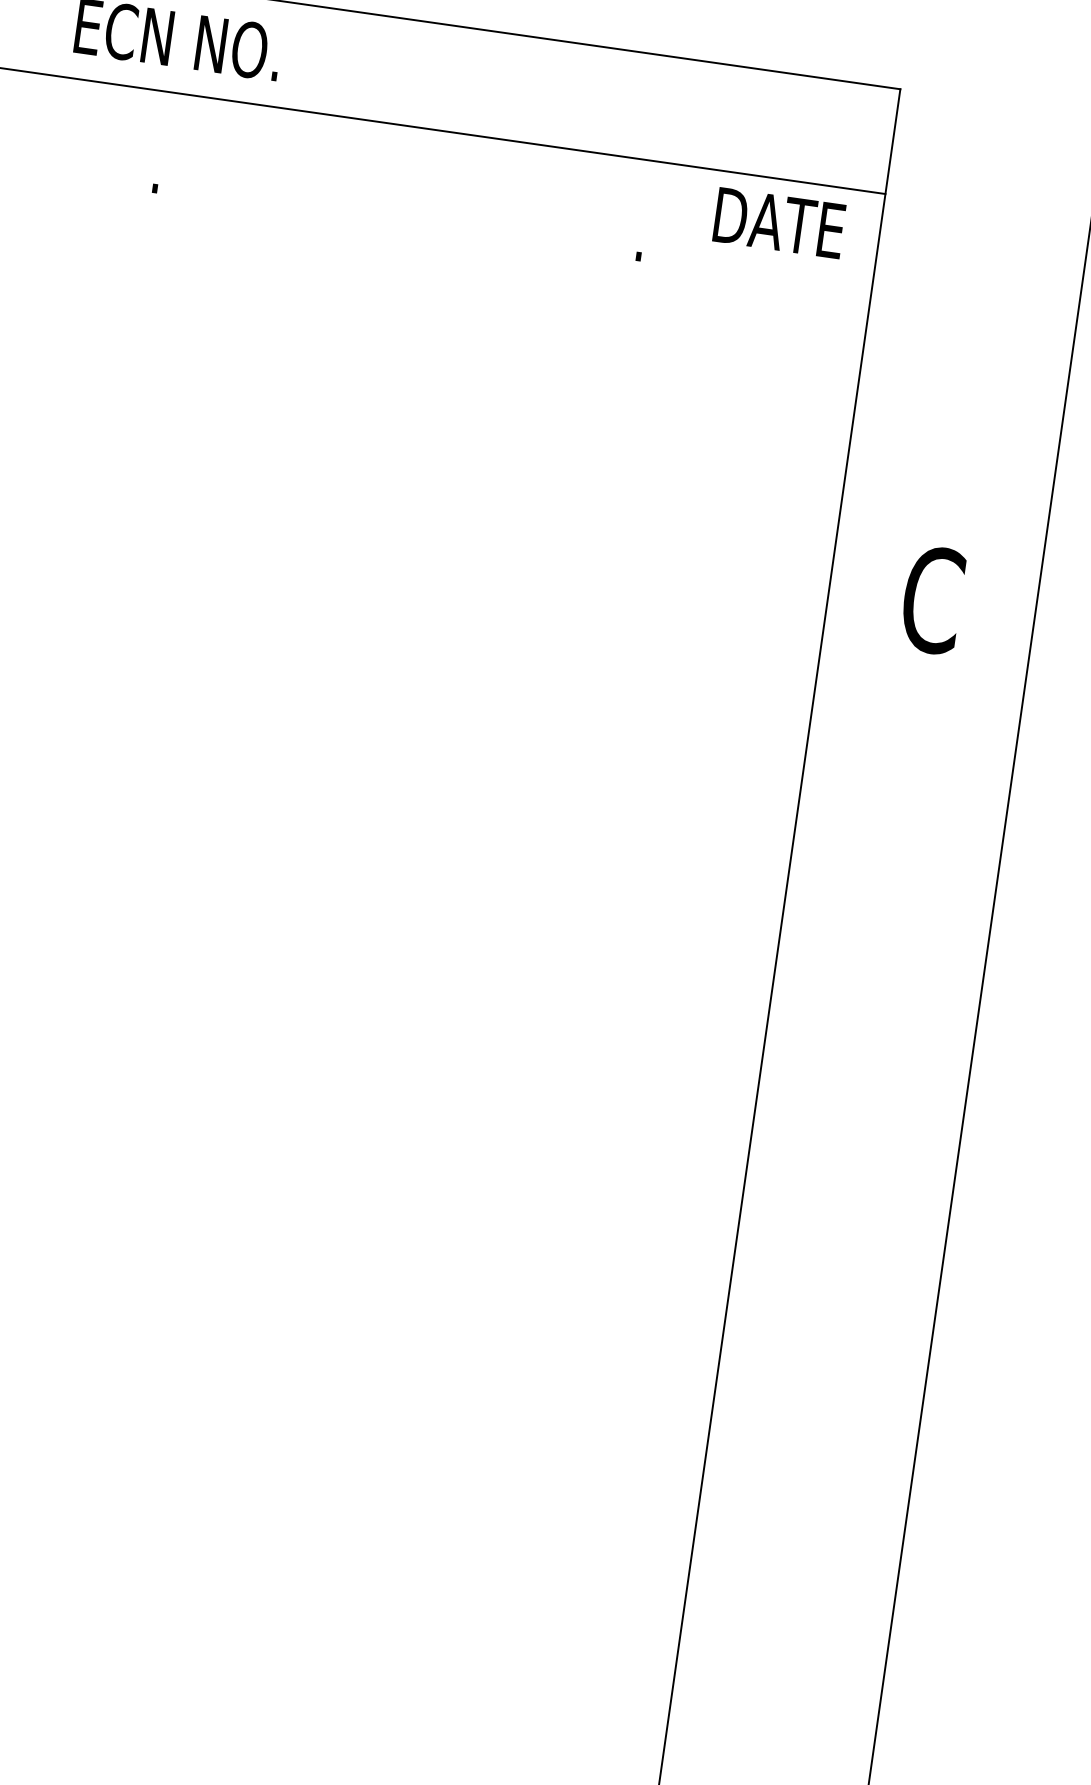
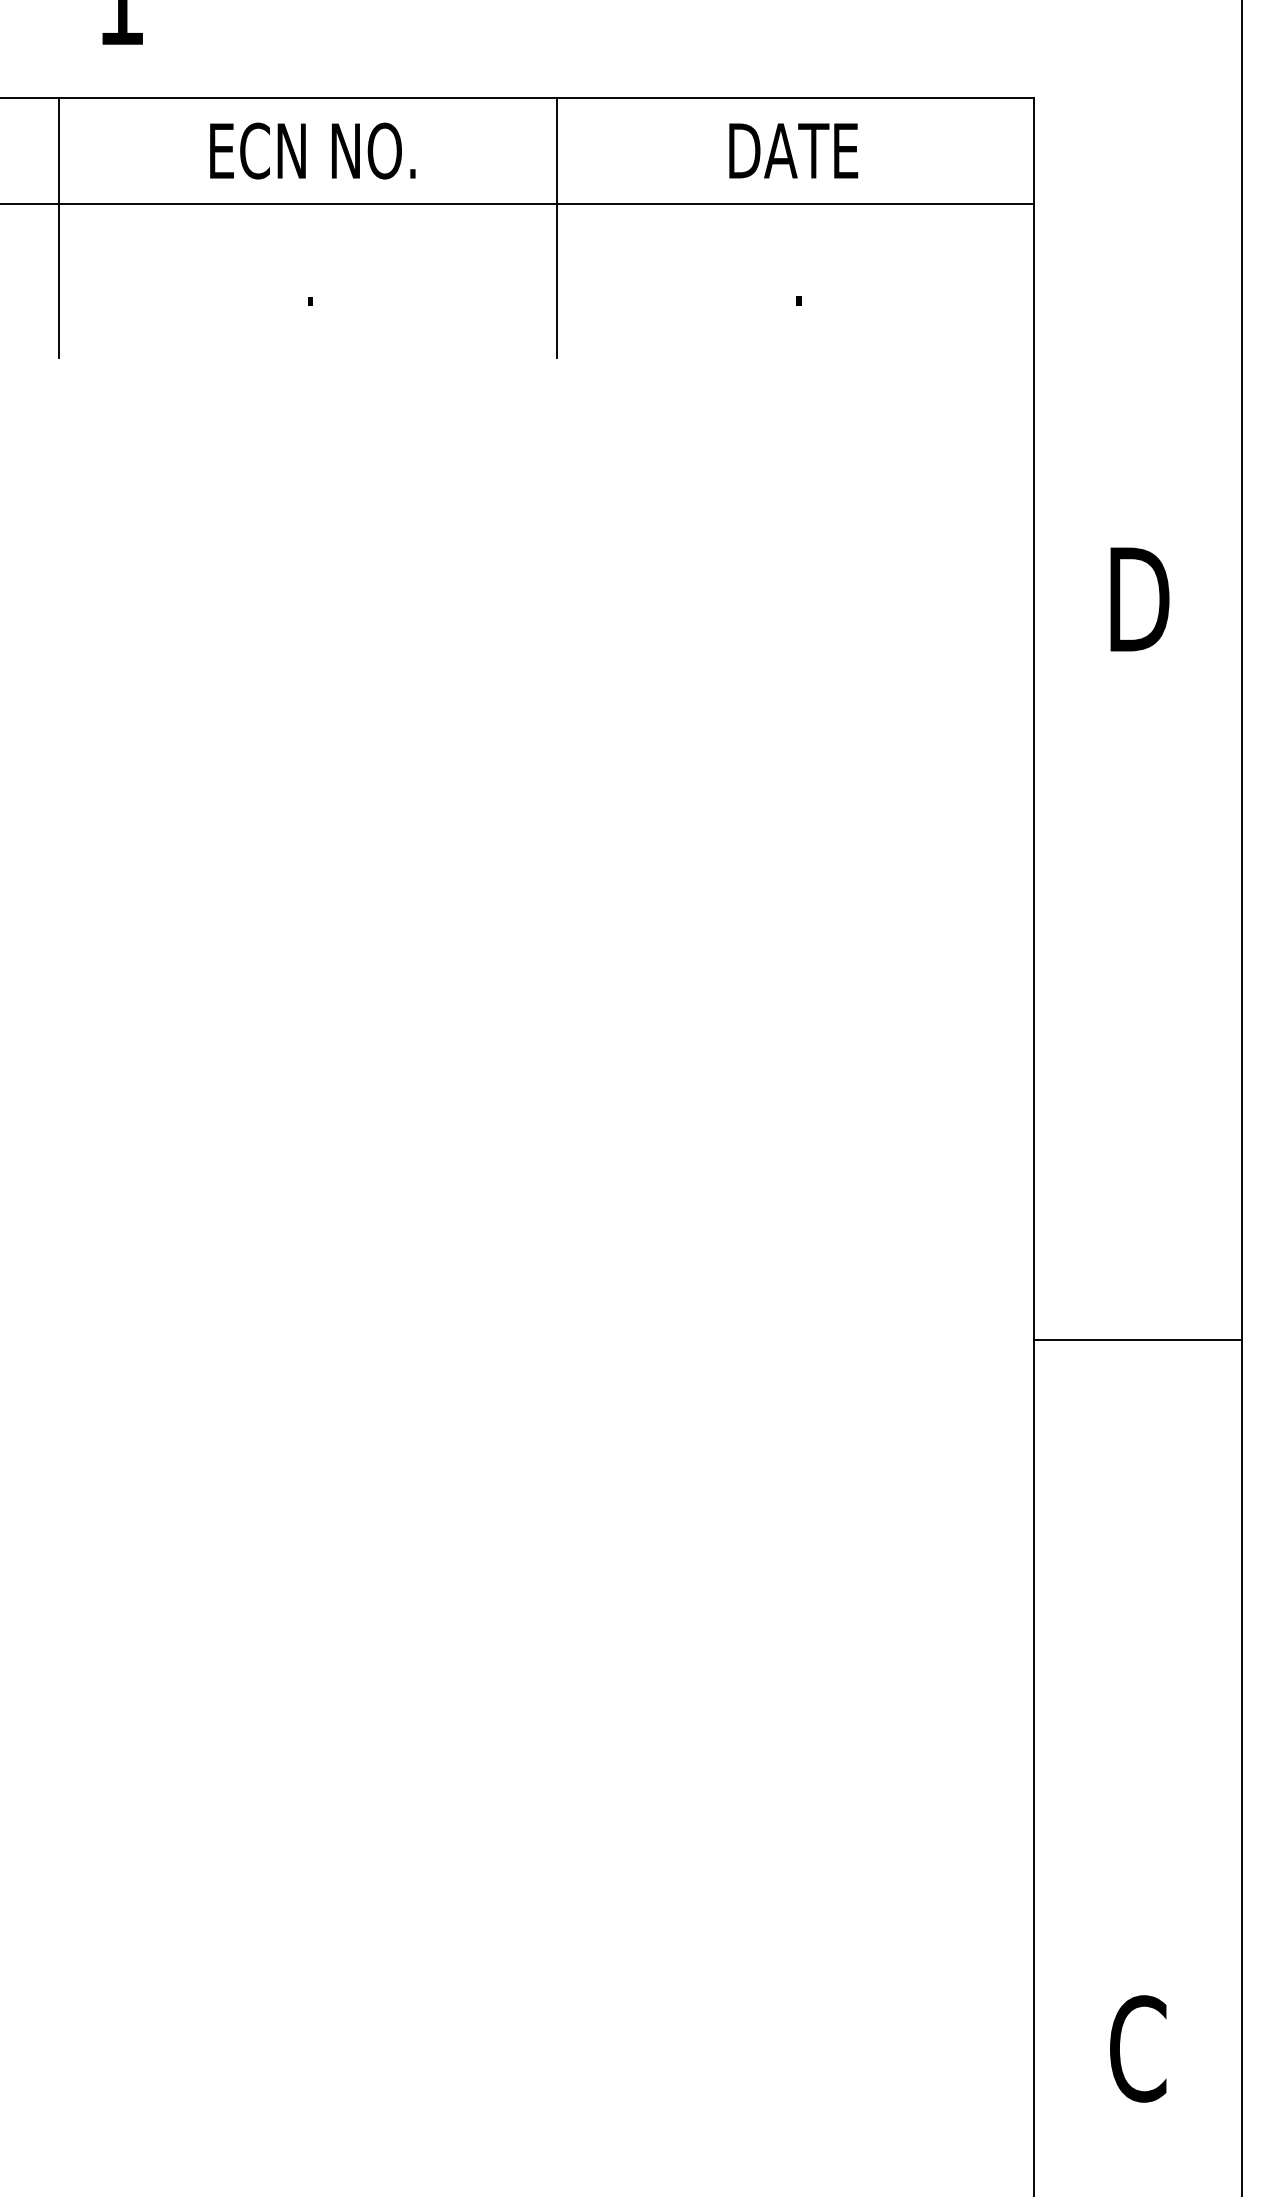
line: (409, 149) -> (557, 227), added
text: (779, 222) -> (793, 150), moved
text: (933, 600) -> (1139, 599), C -> D
line: (827, 1333) -> (1137, 1340), added

